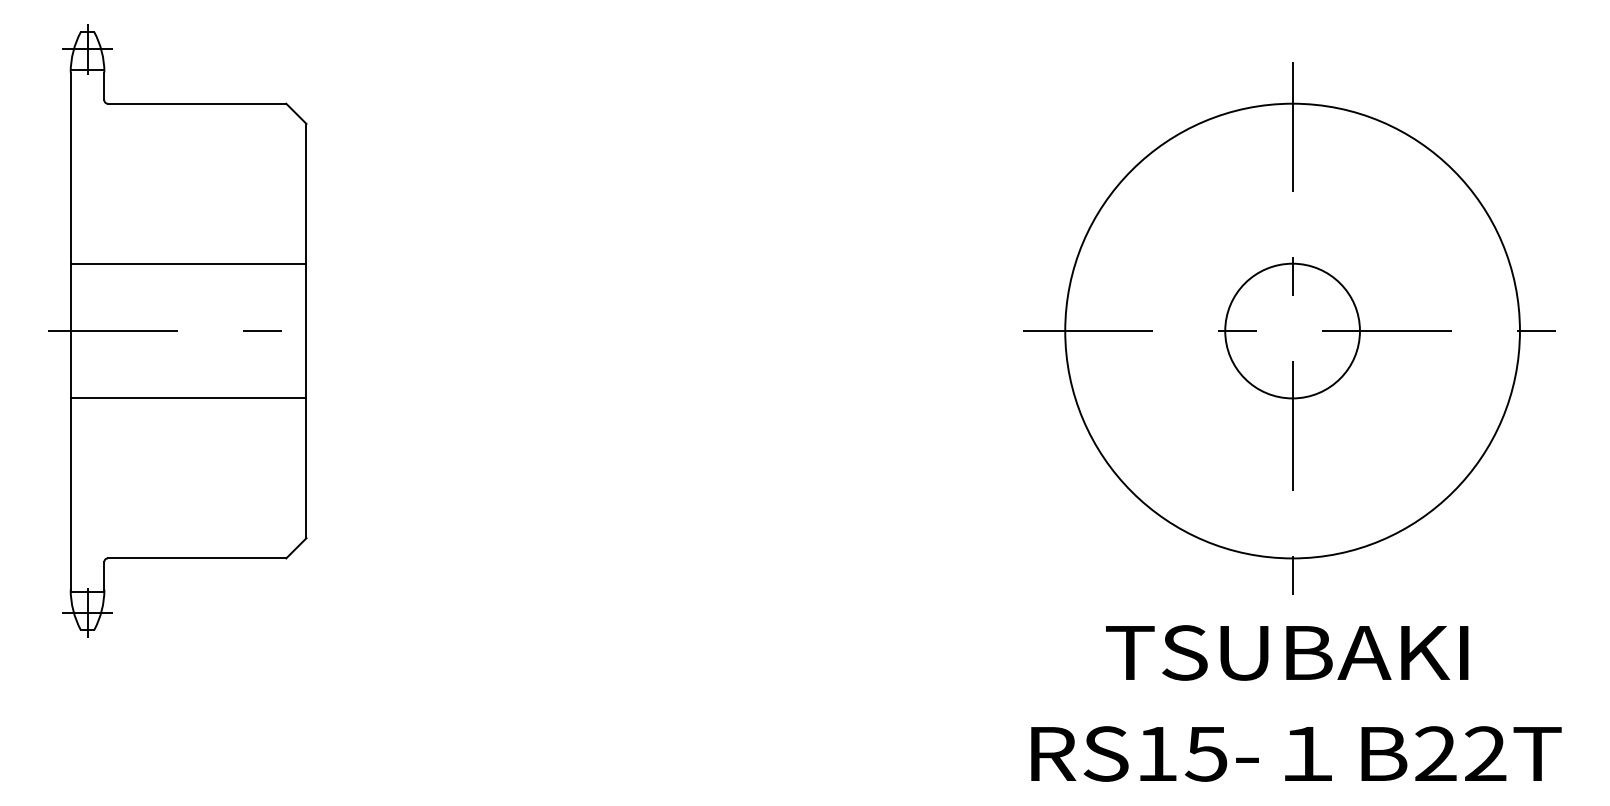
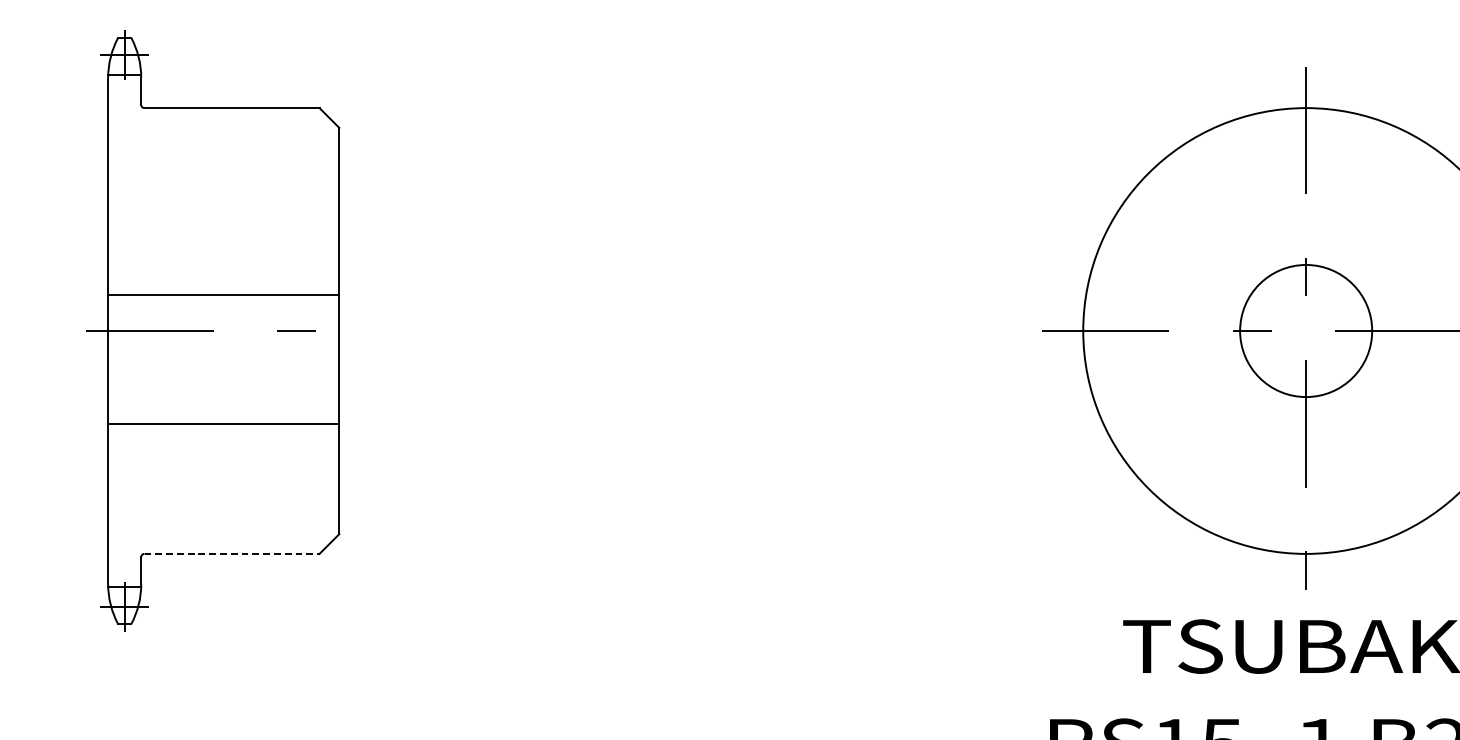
line: (188, 263) -> (223, 295), moved
line: (188, 398) -> (223, 423), moved
line: (197, 558) -> (232, 553), solid -> dashed

